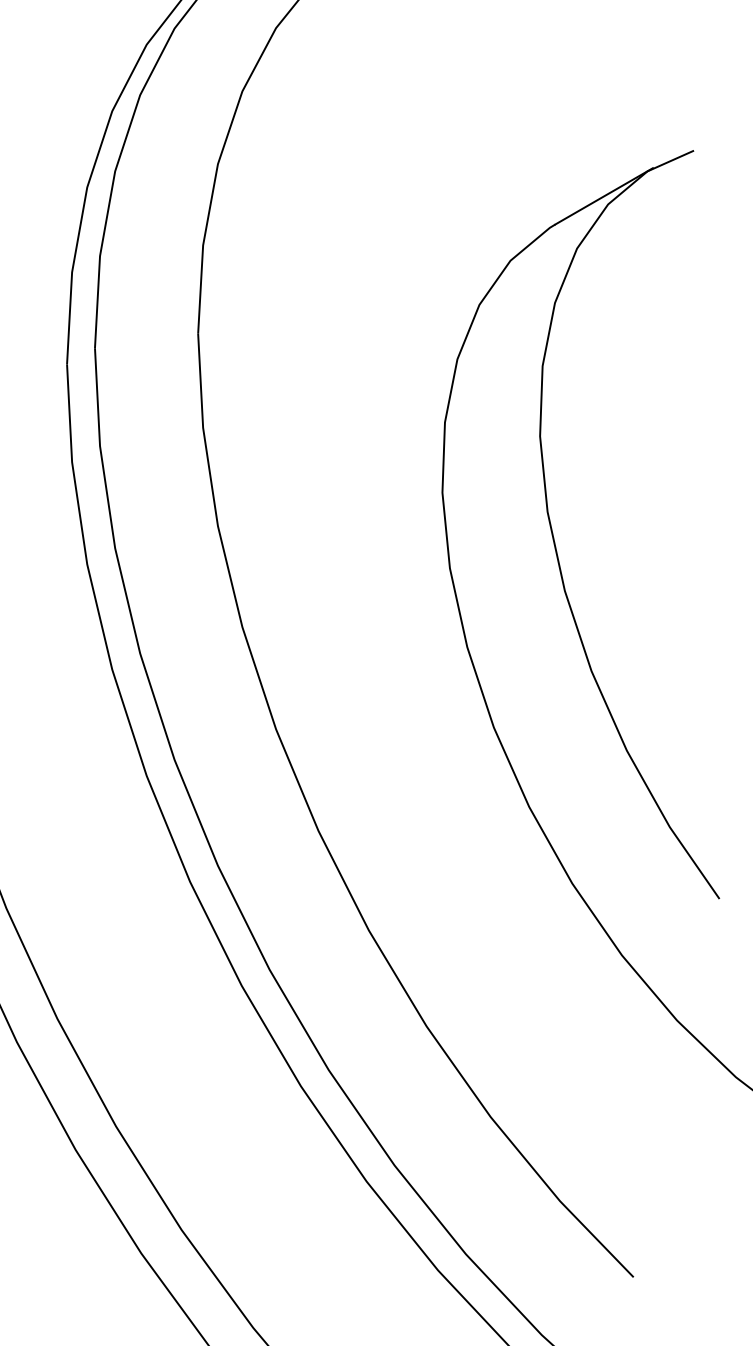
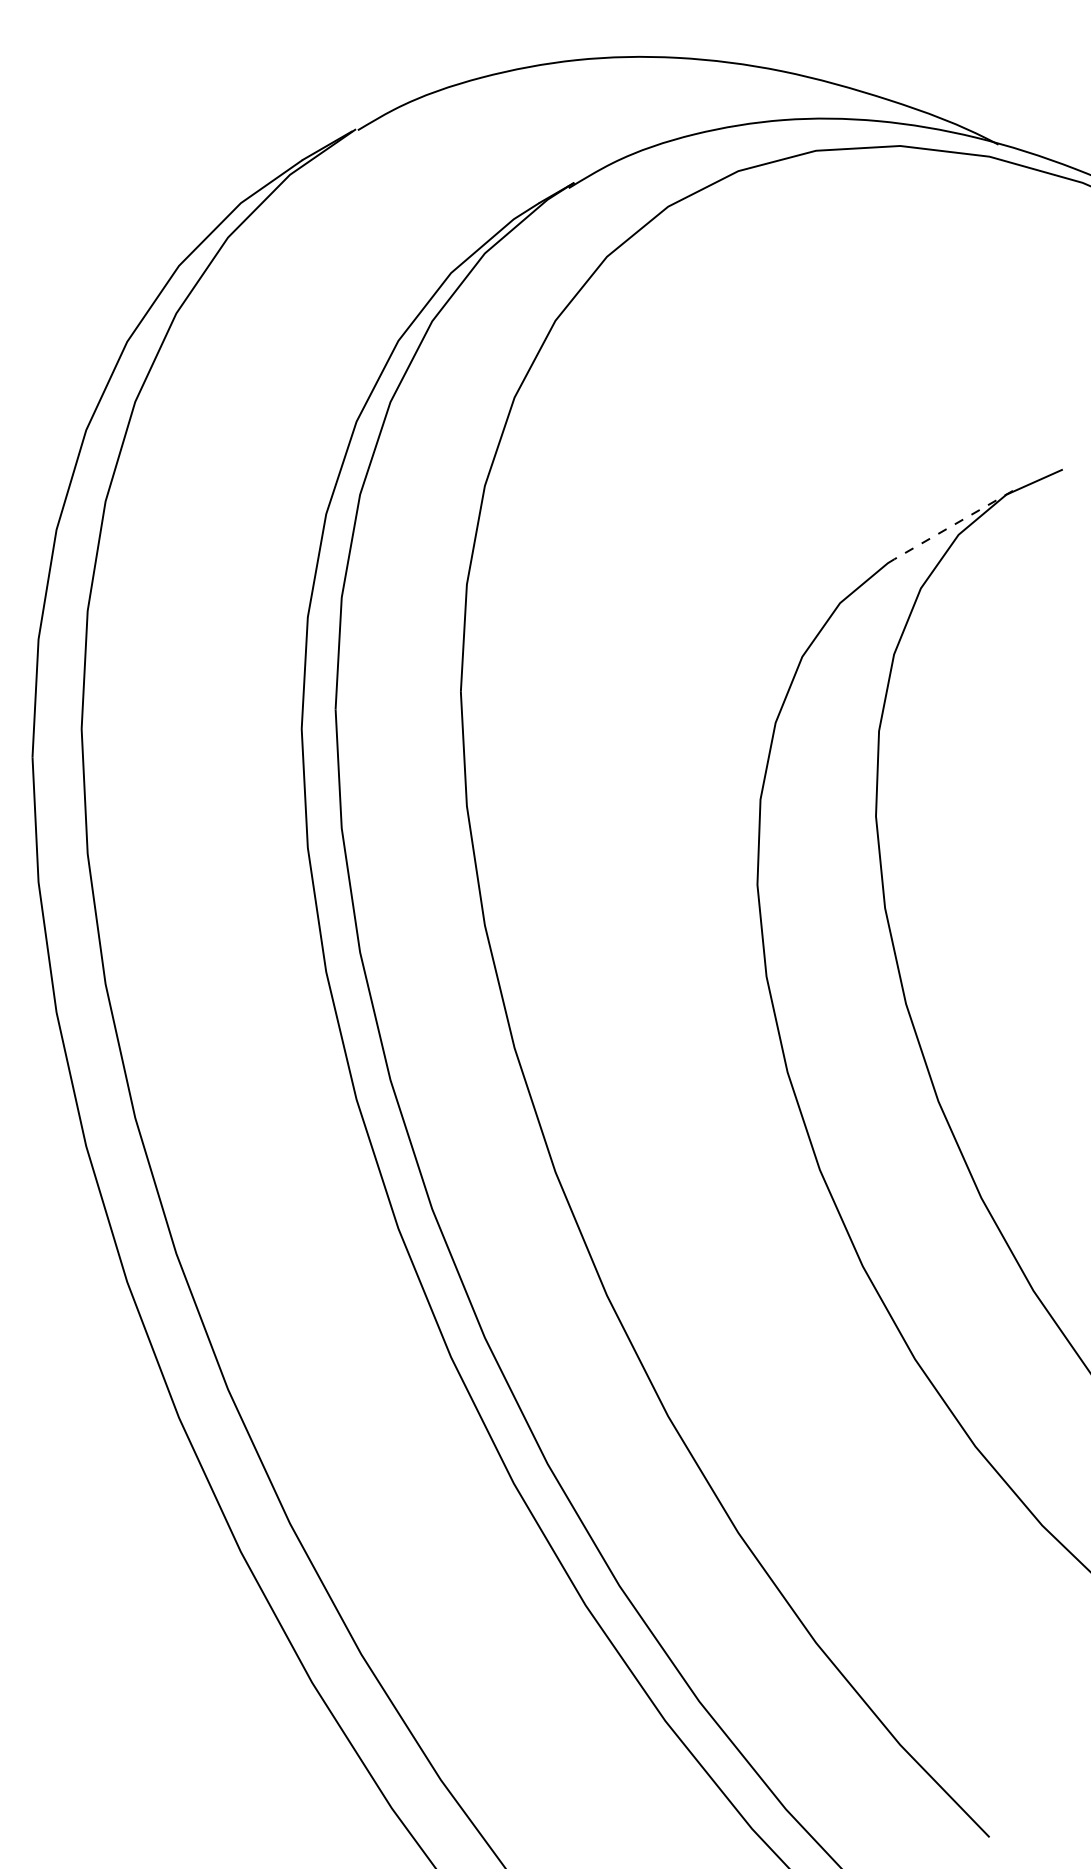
line: (603, 196) -> (953, 525), solid -> dashed

